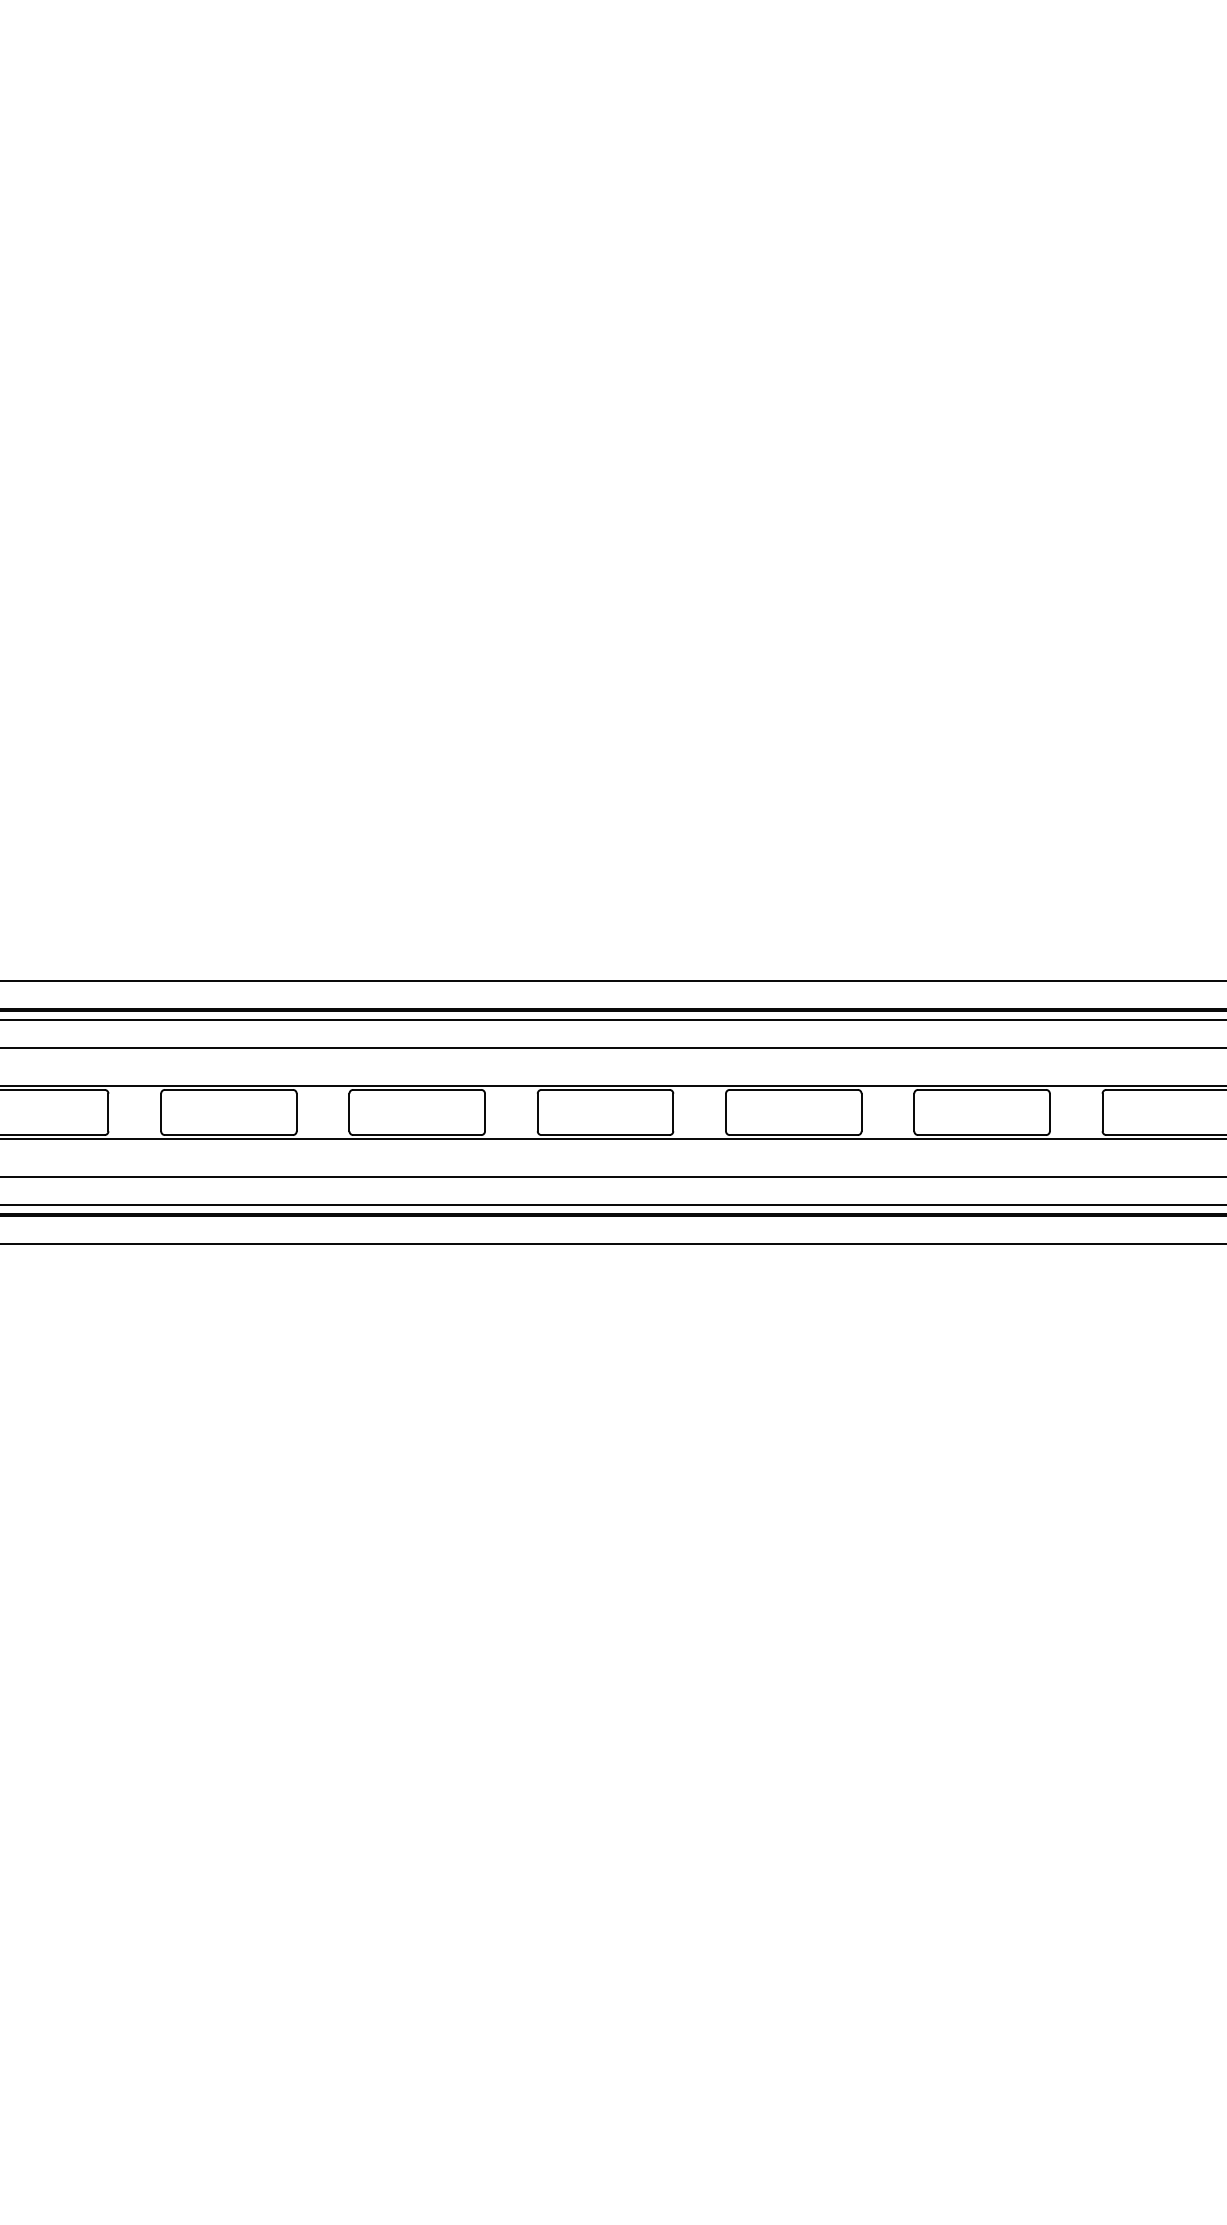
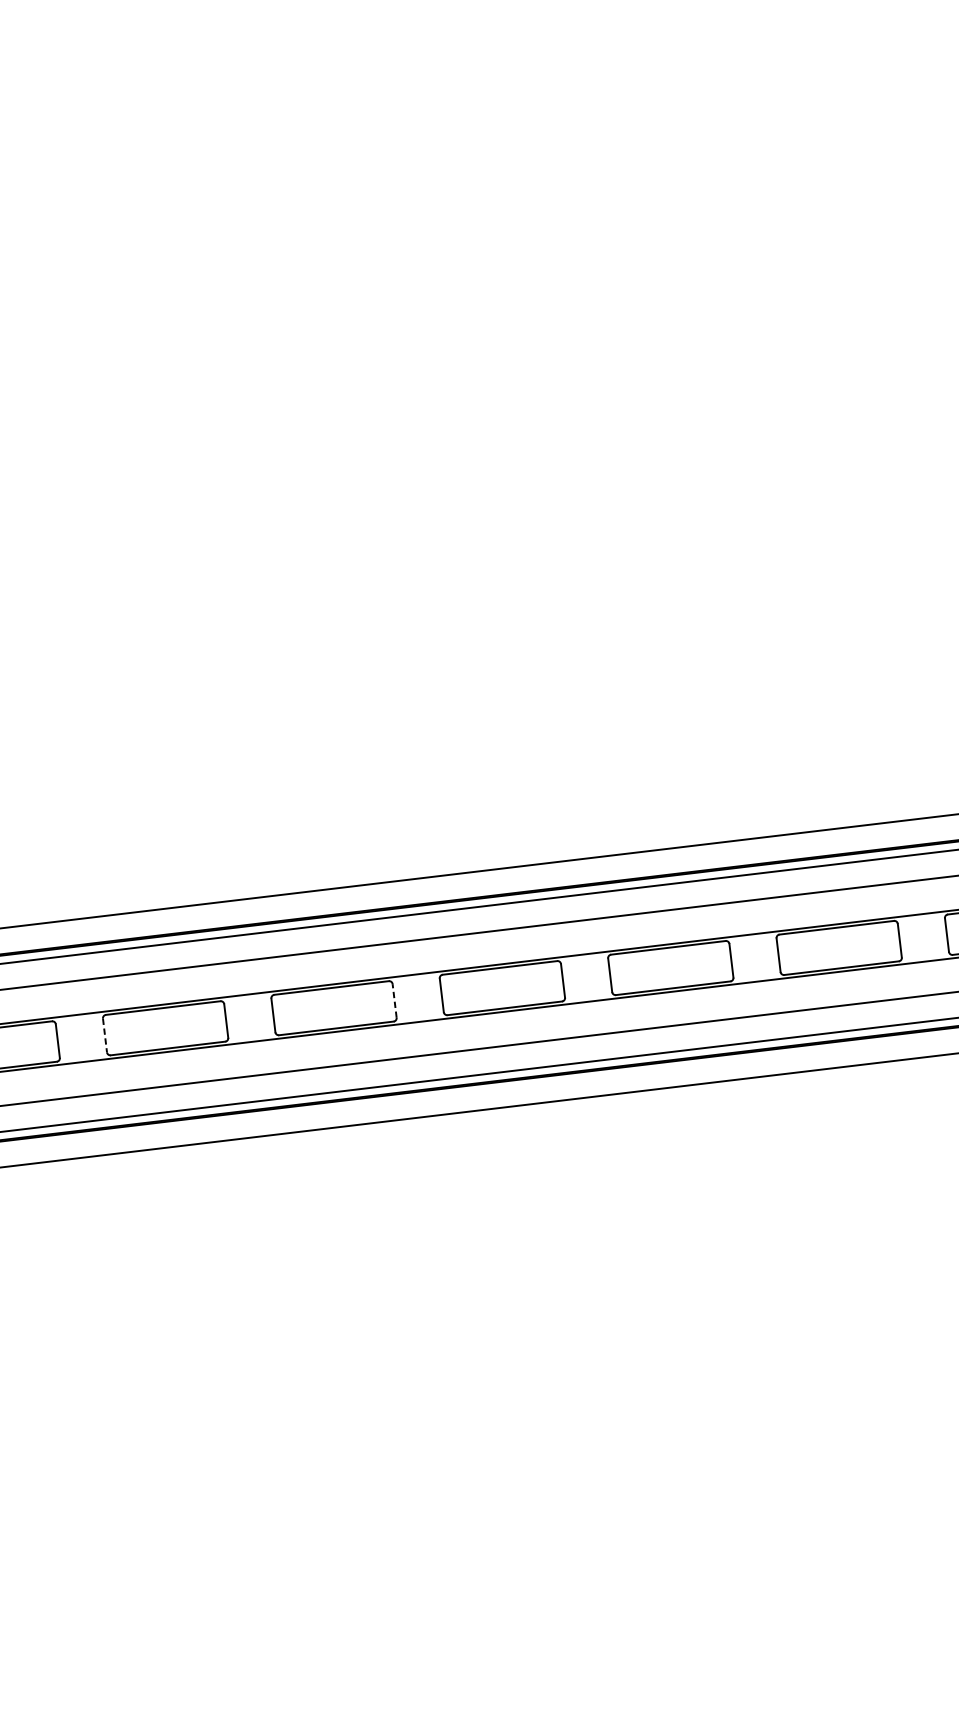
line: (161, 1112) -> (105, 1035), solid -> dashed
line: (485, 1112) -> (395, 1000), solid -> dashed

